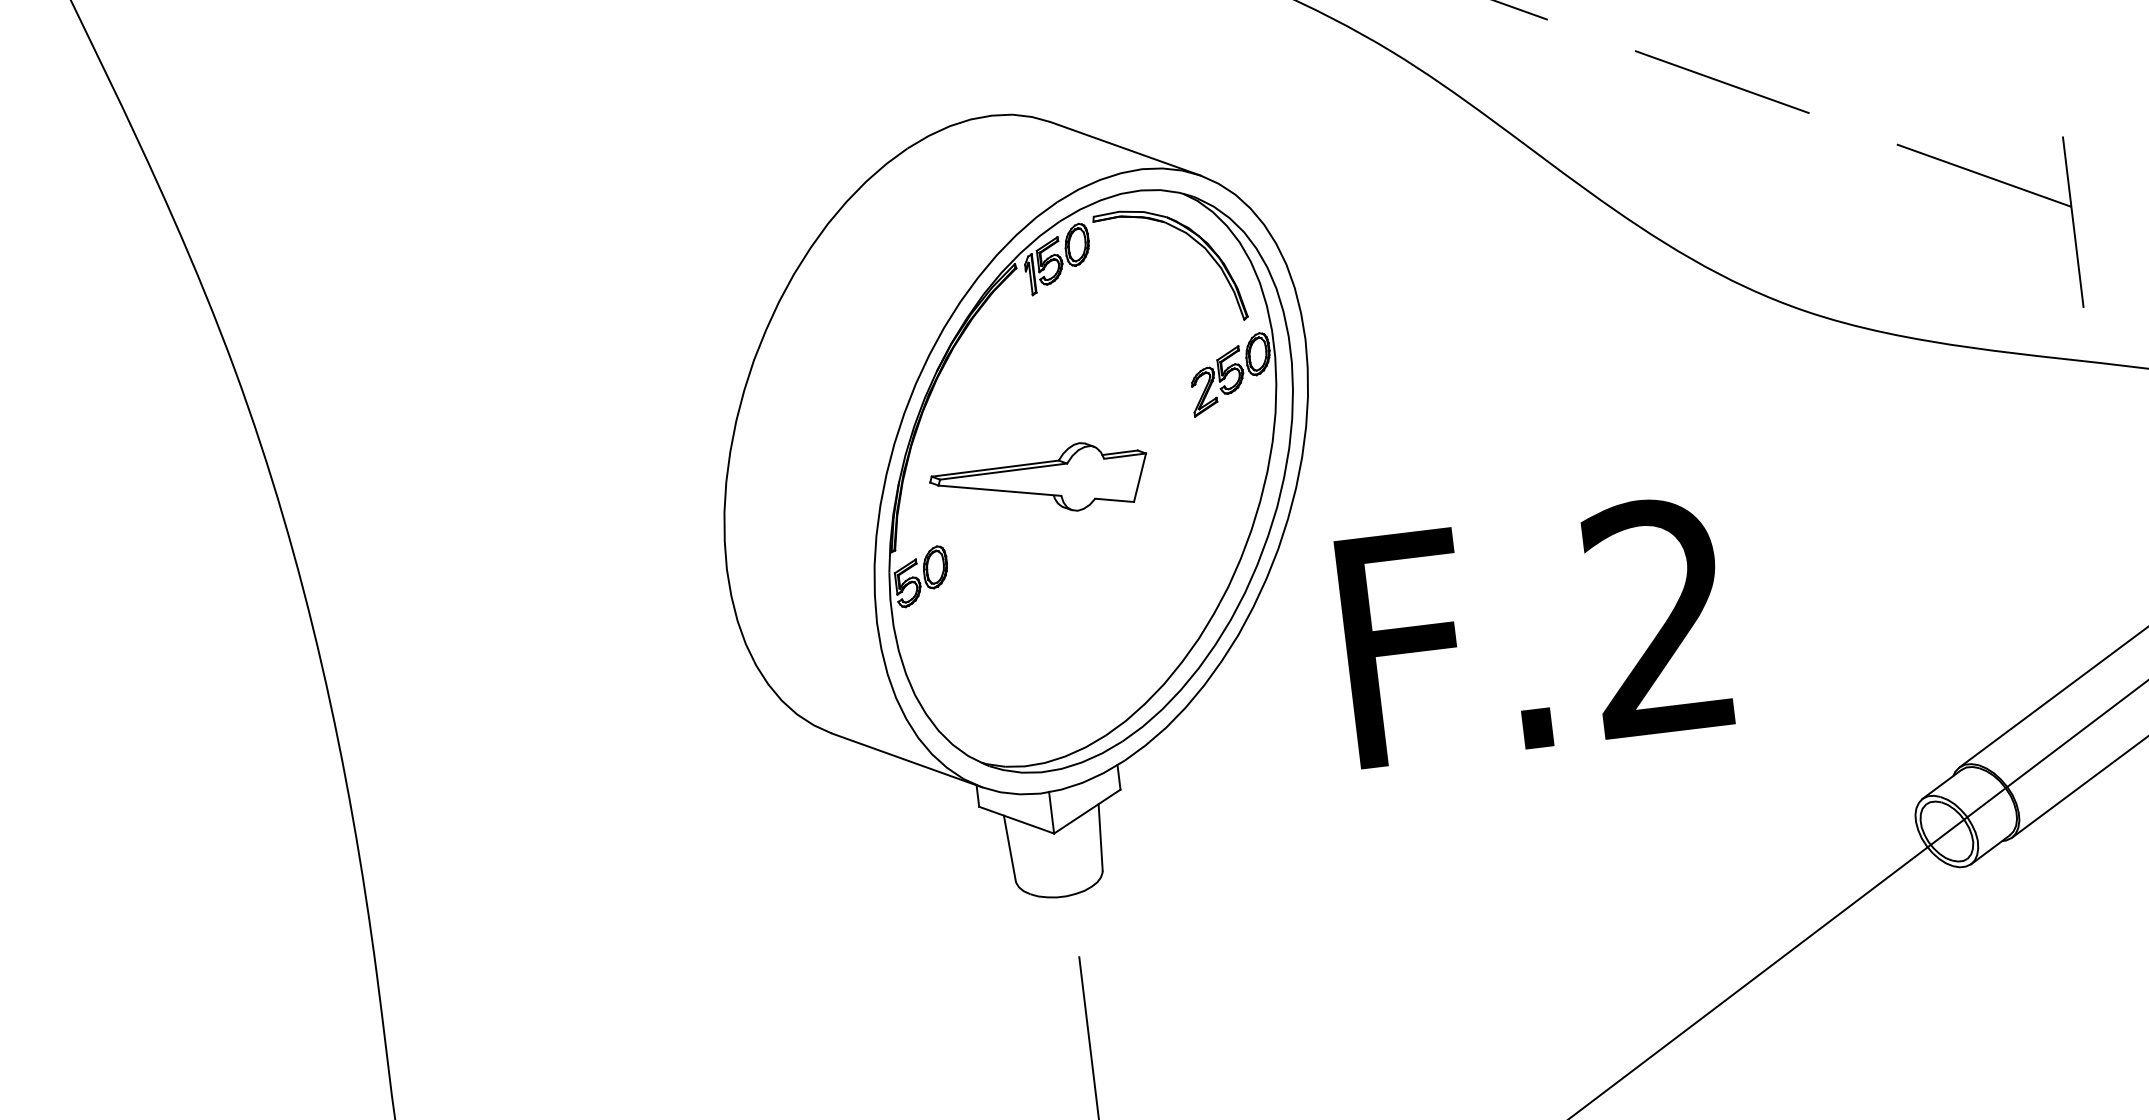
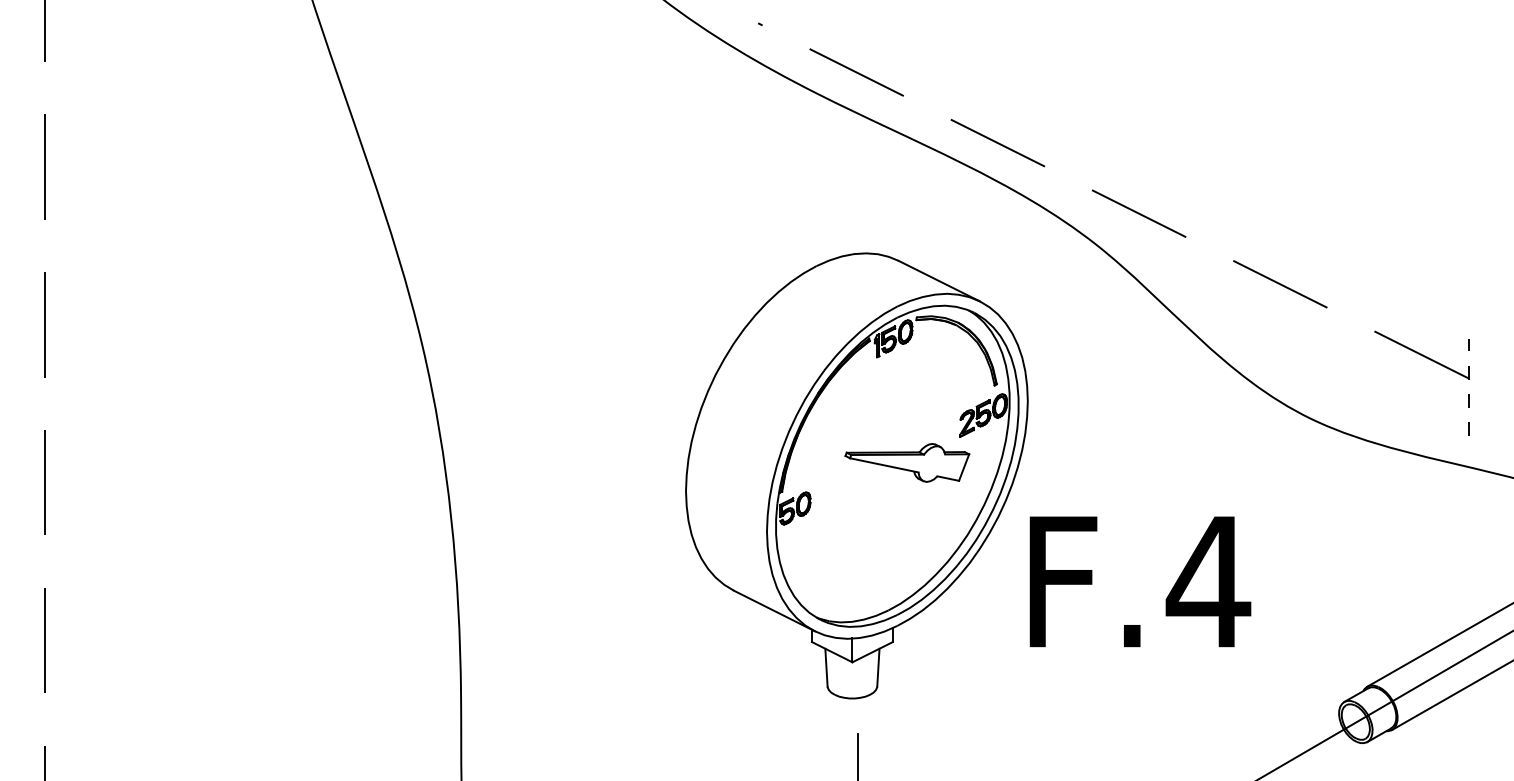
line: (2072, 221) -> (1468, 386), solid -> dashed
part: (1039, 480) -> (907, 462), moved
text: (1659, 615) -> (1208, 580), F.2 -> F.4

